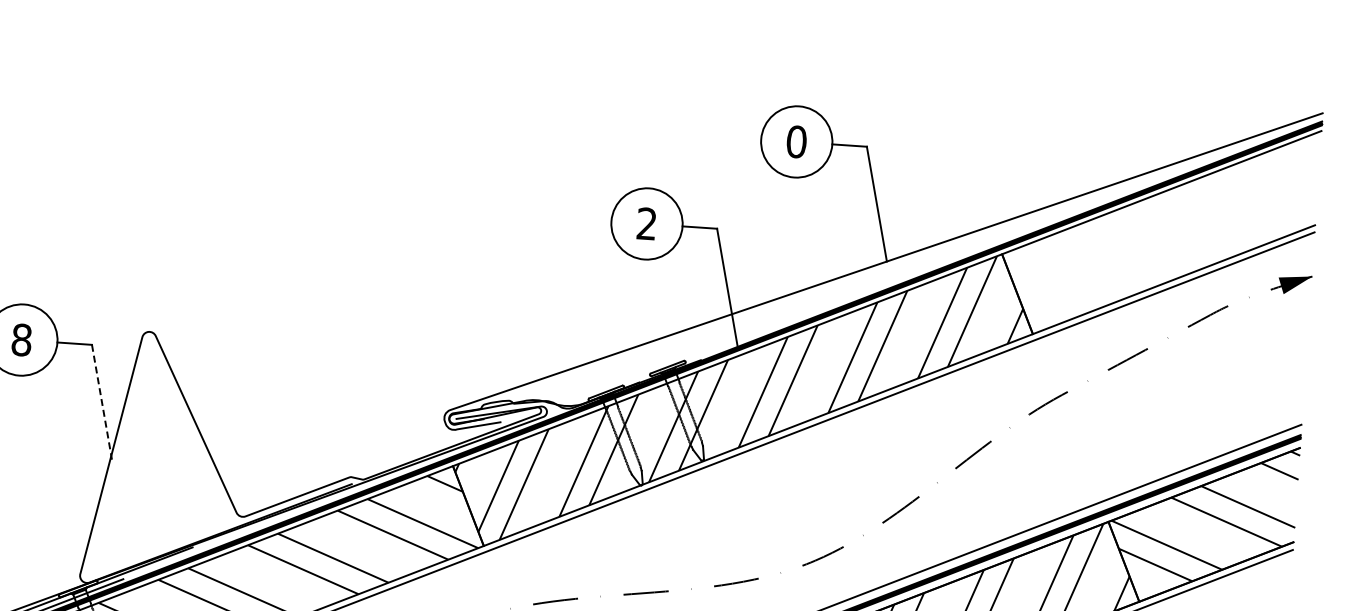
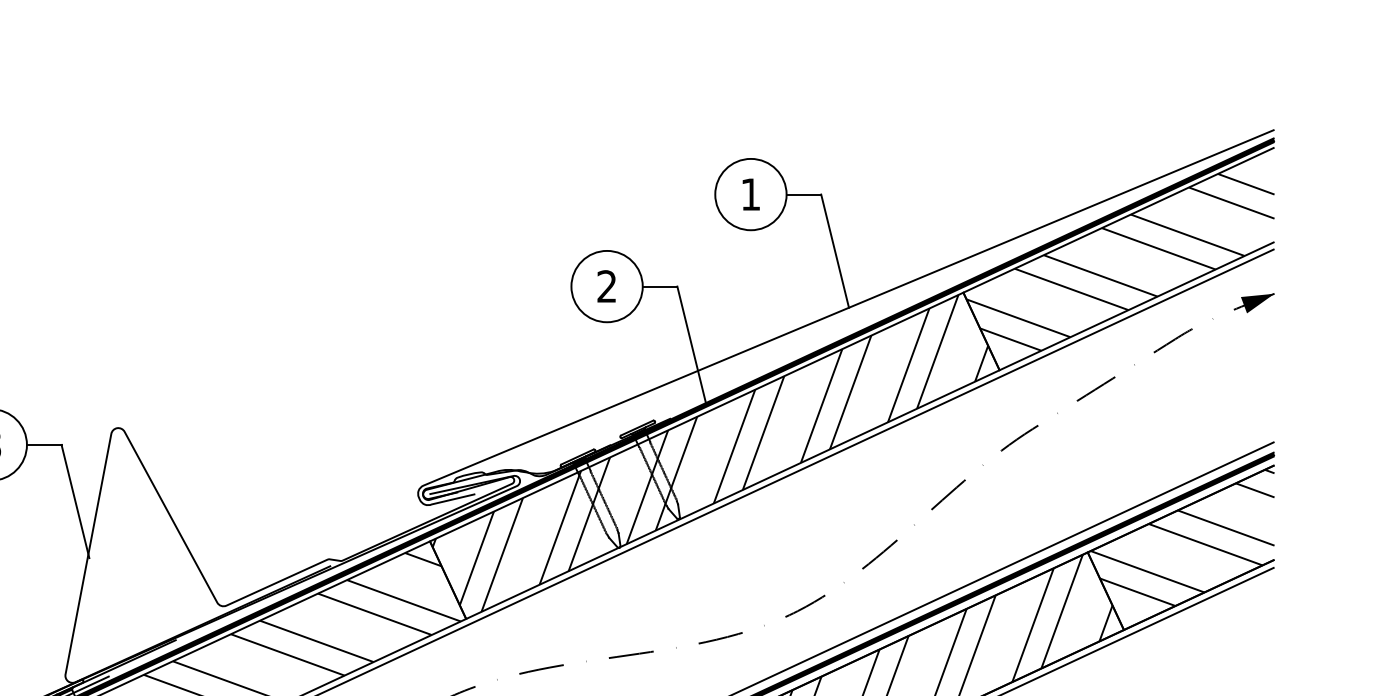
text: (796, 141) -> (750, 194), 0 -> 1
hatch: (1160, 233) -> (1120, 261), added
line: (101, 403) -> (75, 502), dashed -> solid

